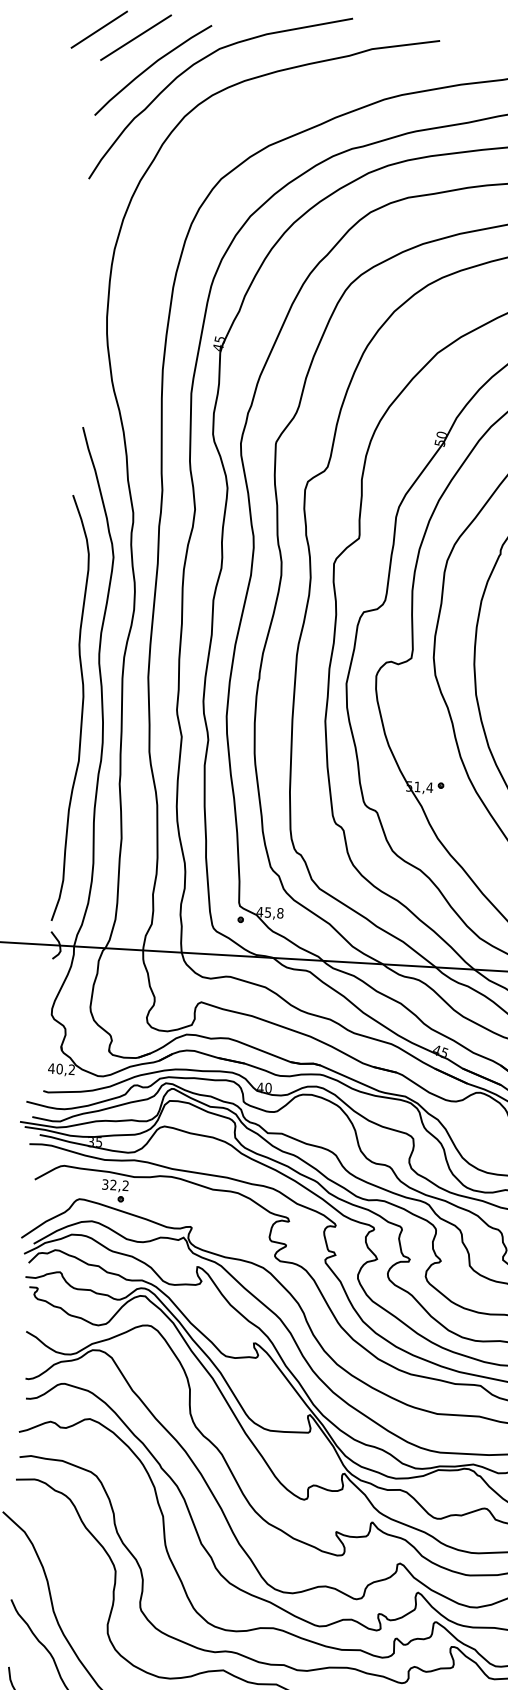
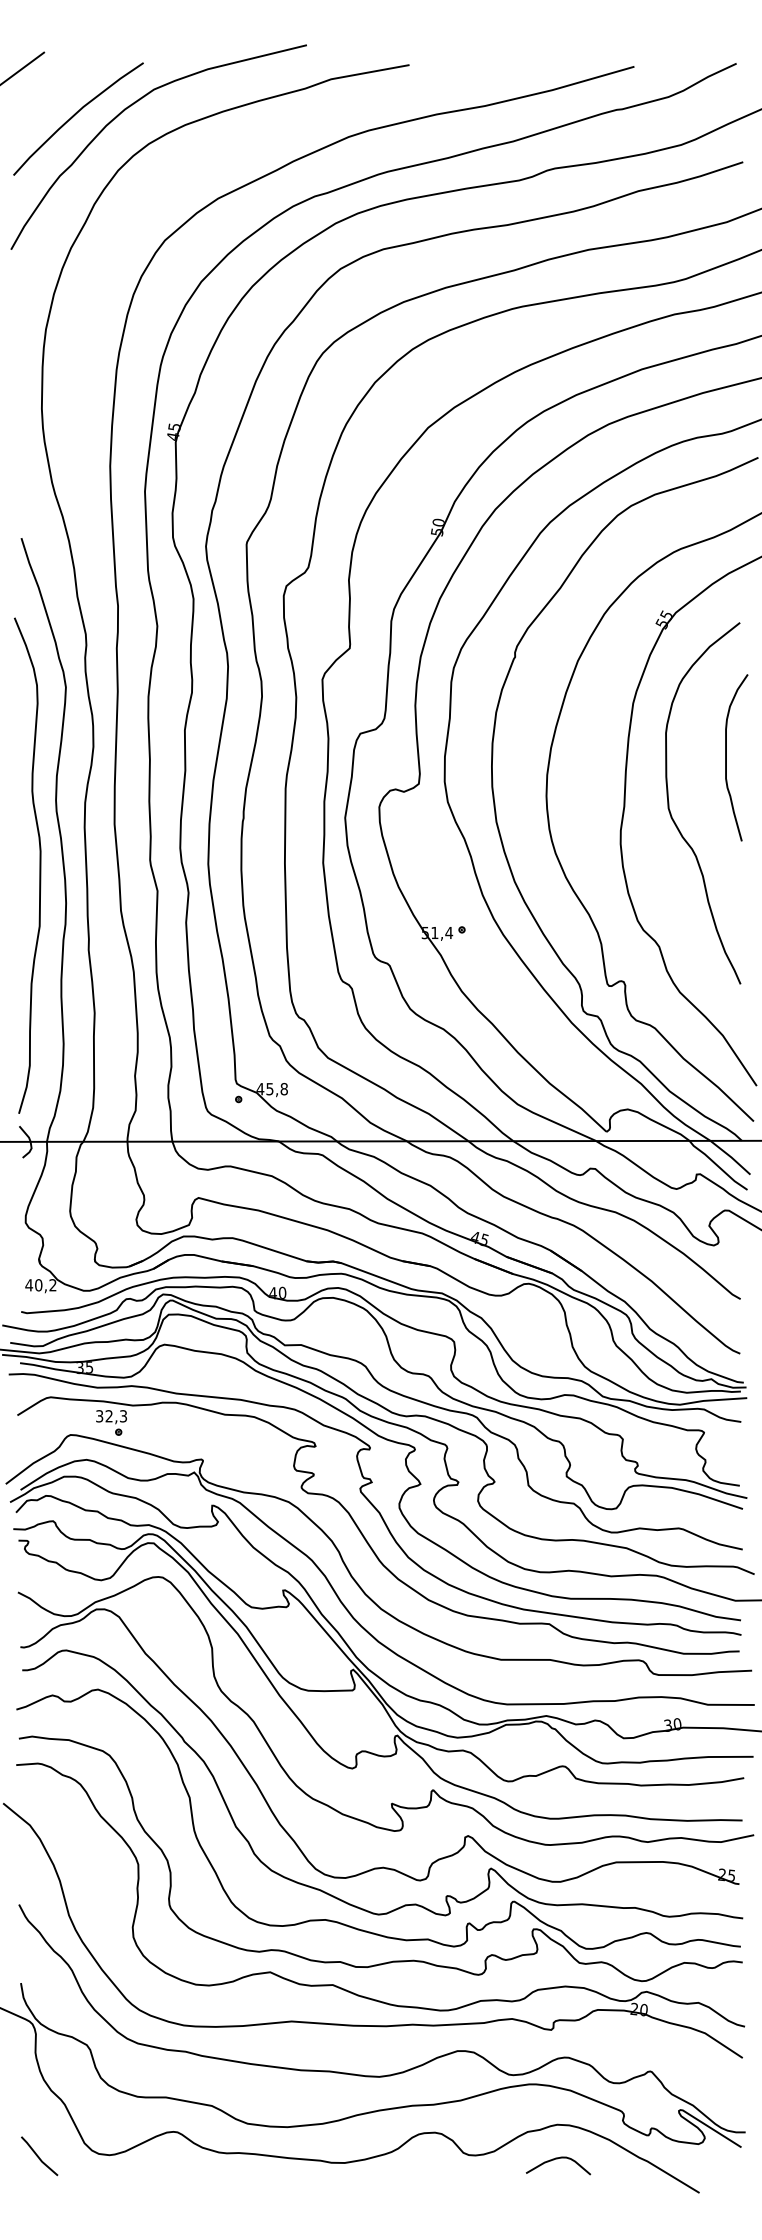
line: (136, 37) -> (56, 82), removed
text: (125, 1185) -> (123, 1416), 32,2 -> 32,3

